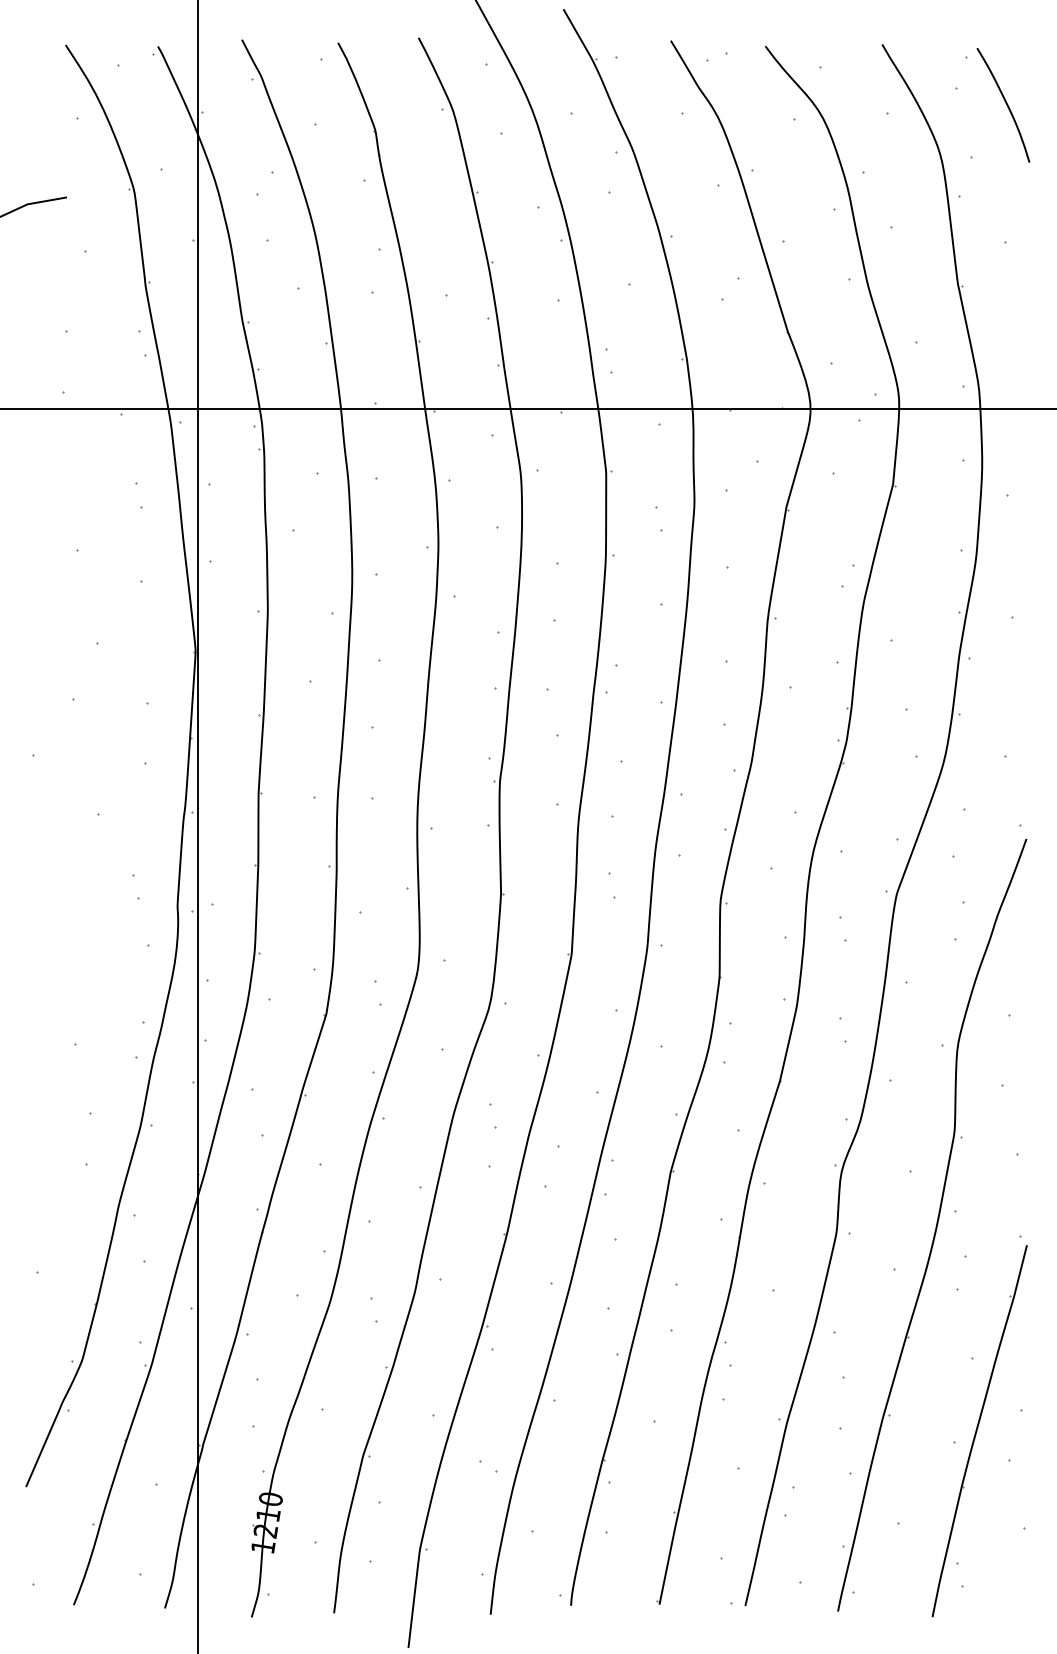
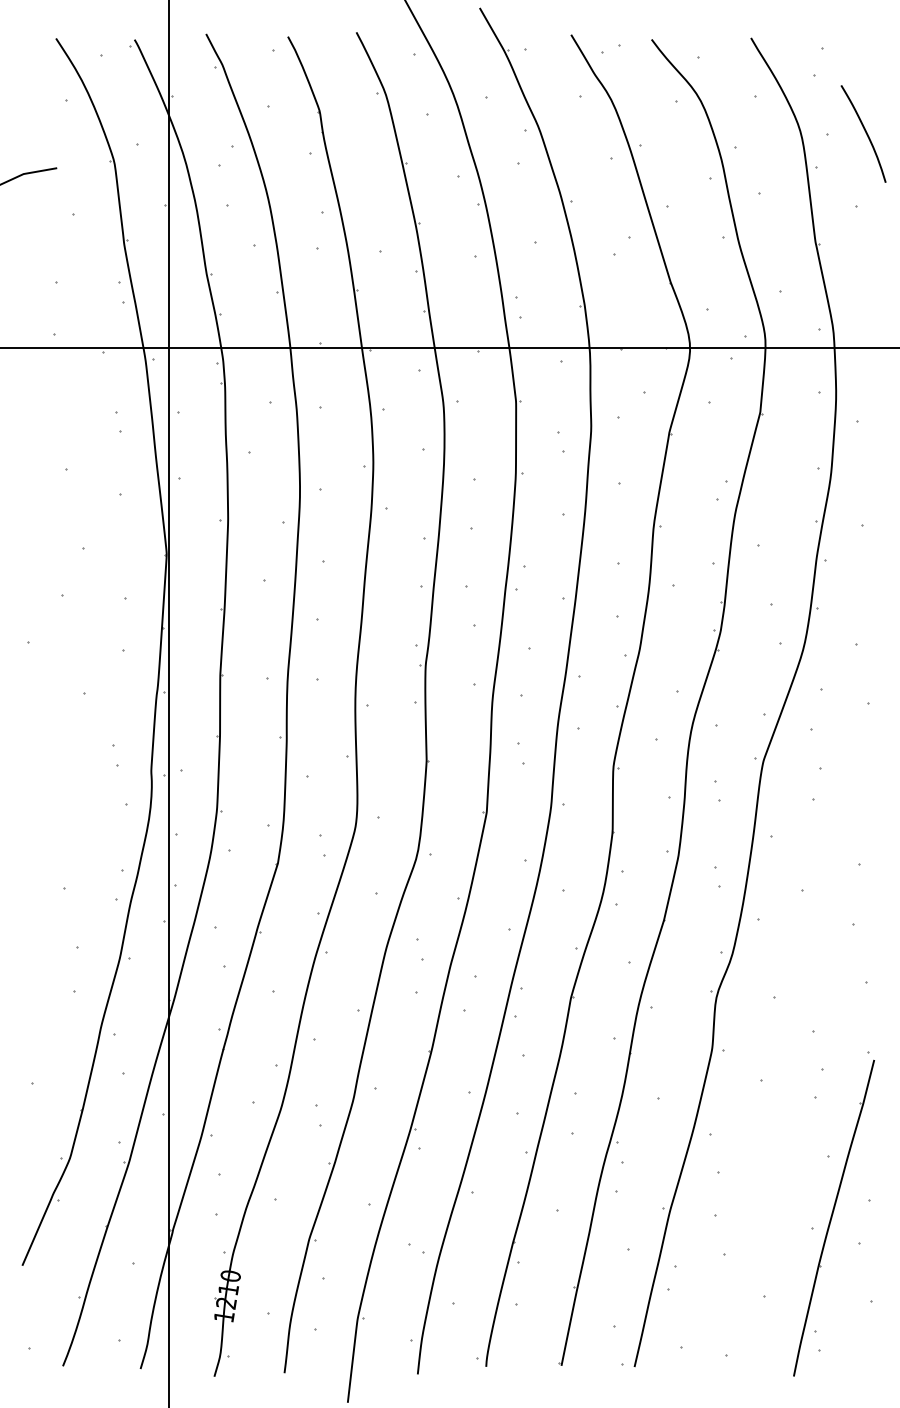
curve: (1005, 103) -> (865, 132), moved
part: (932, 1224) -> (793, 1042), removed

